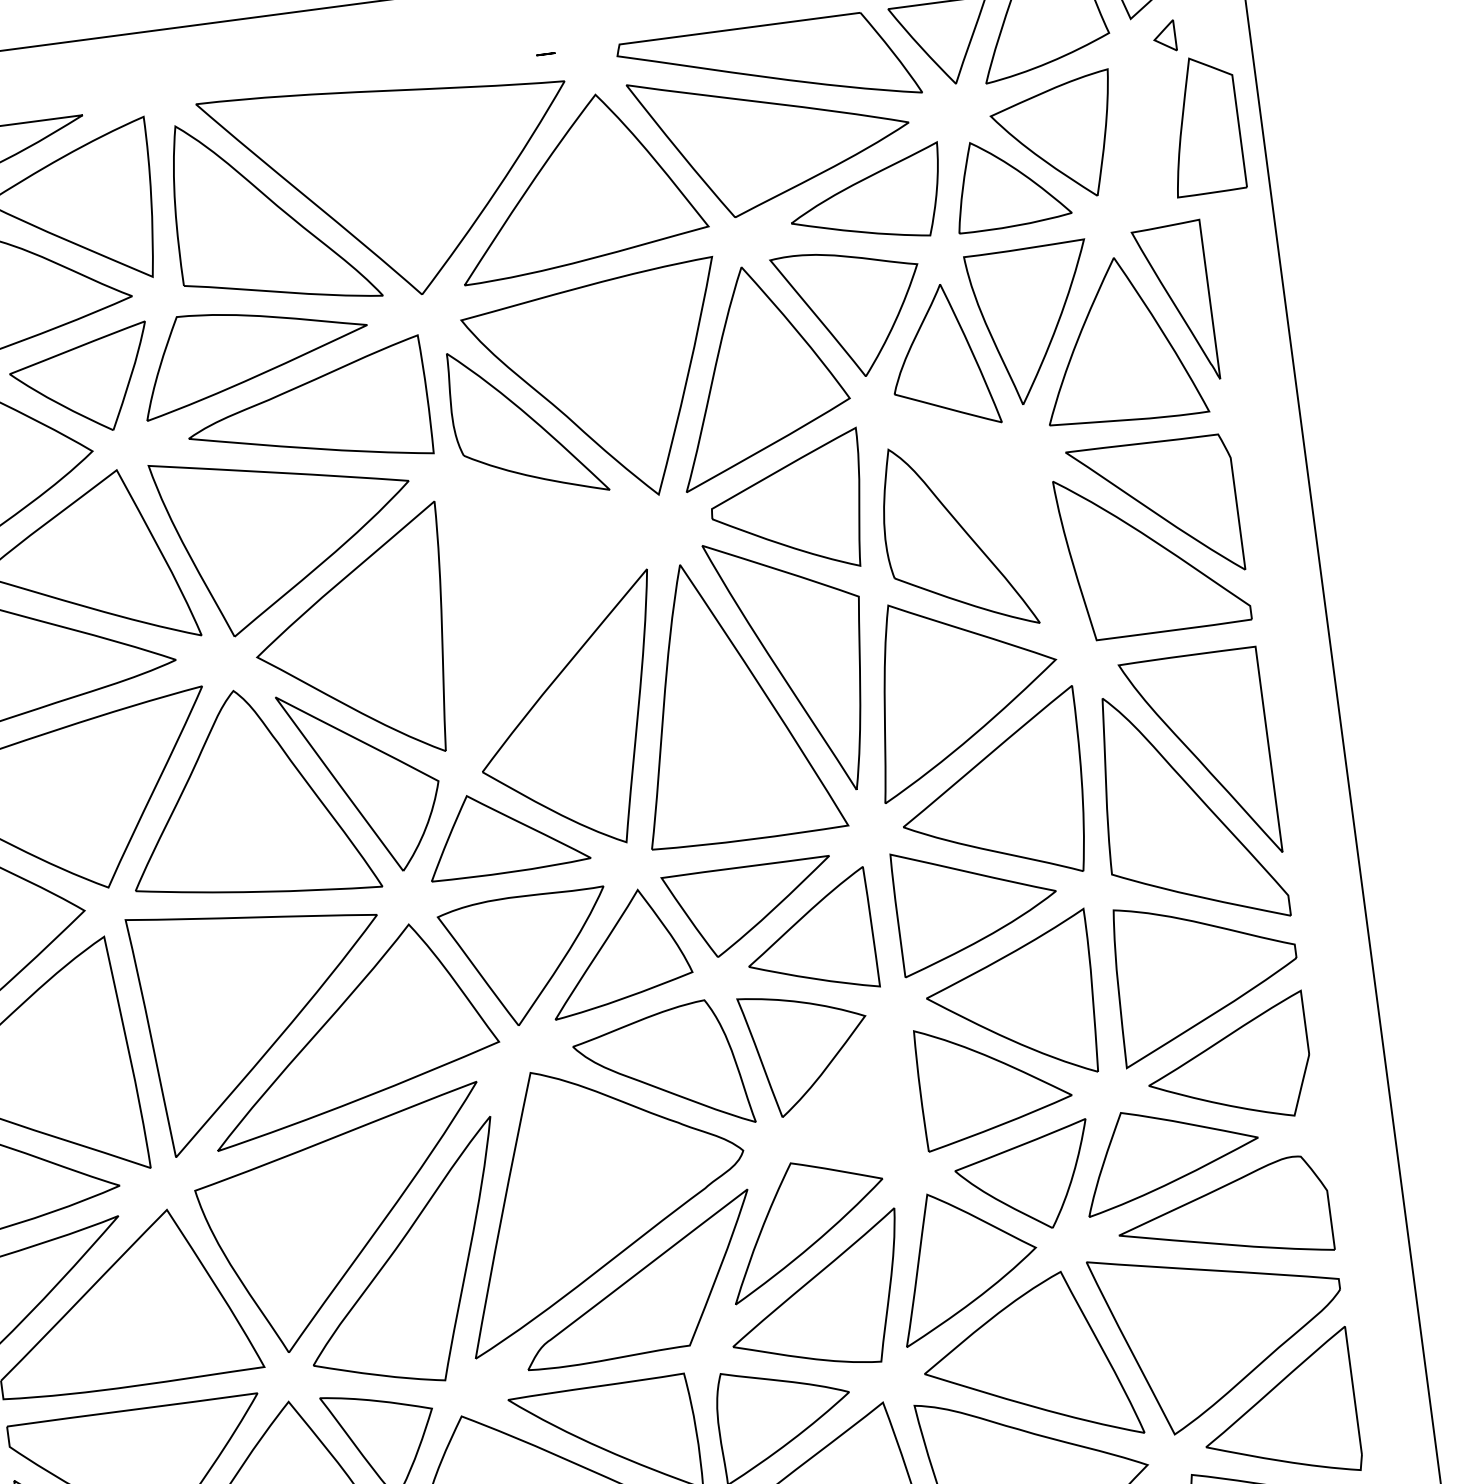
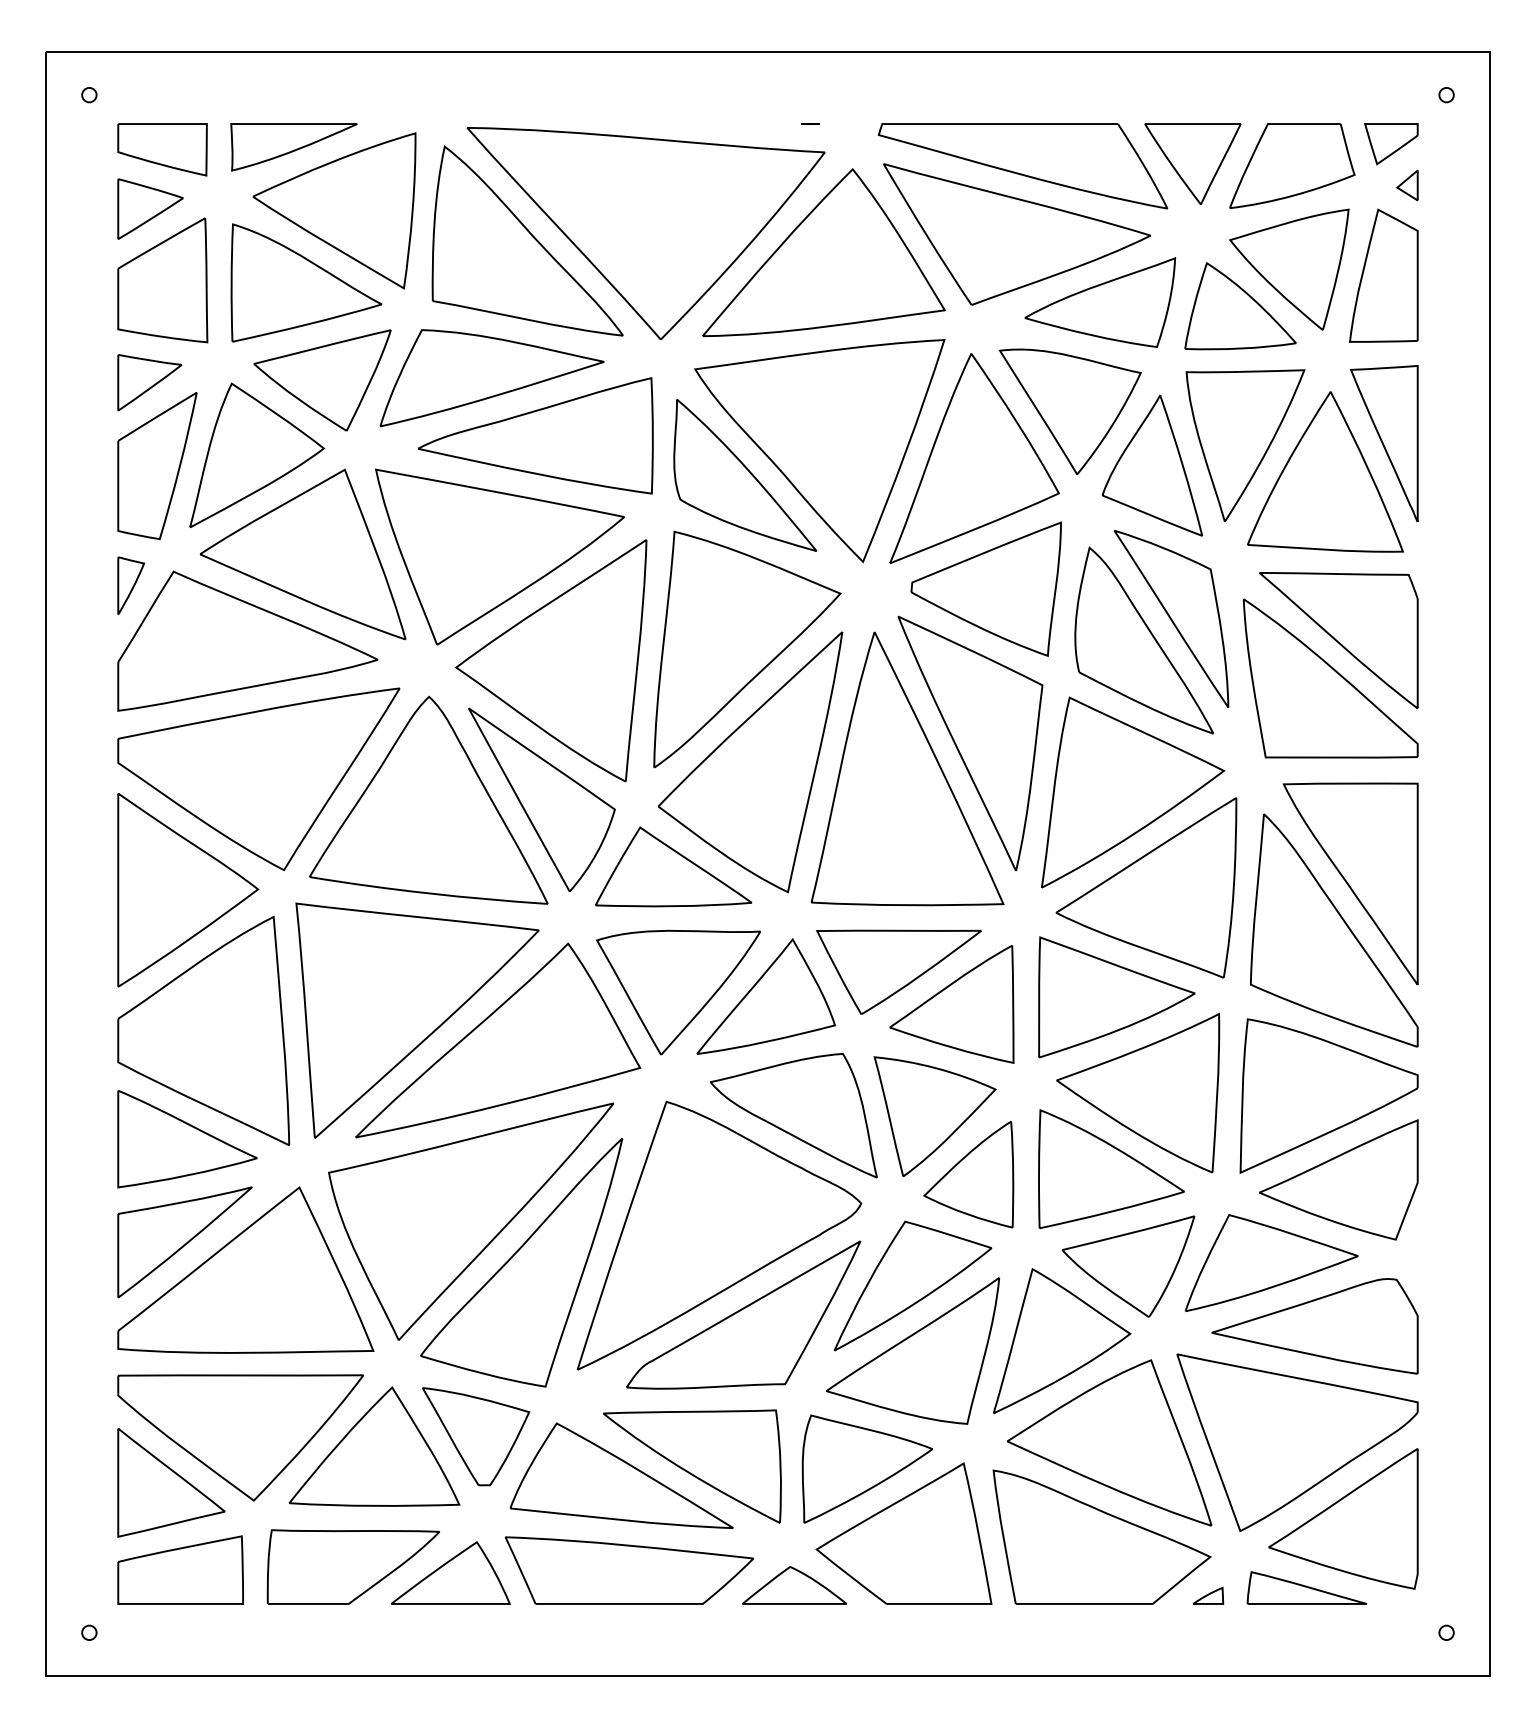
part: (1203, 125) -> (1383, 275), moved
part: (981, 510) -> (1171, 618), added
part: (552, 599) -> (747, 649), added
part: (849, 1106) -> (968, 1174), added

